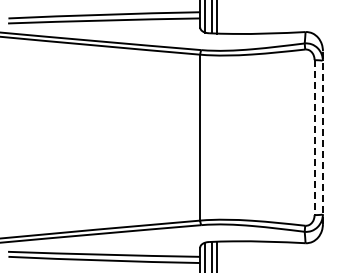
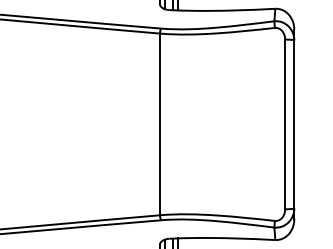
line: (322, 137) -> (293, 124), dashed -> solid
line: (314, 138) -> (285, 125), dashed -> solid

